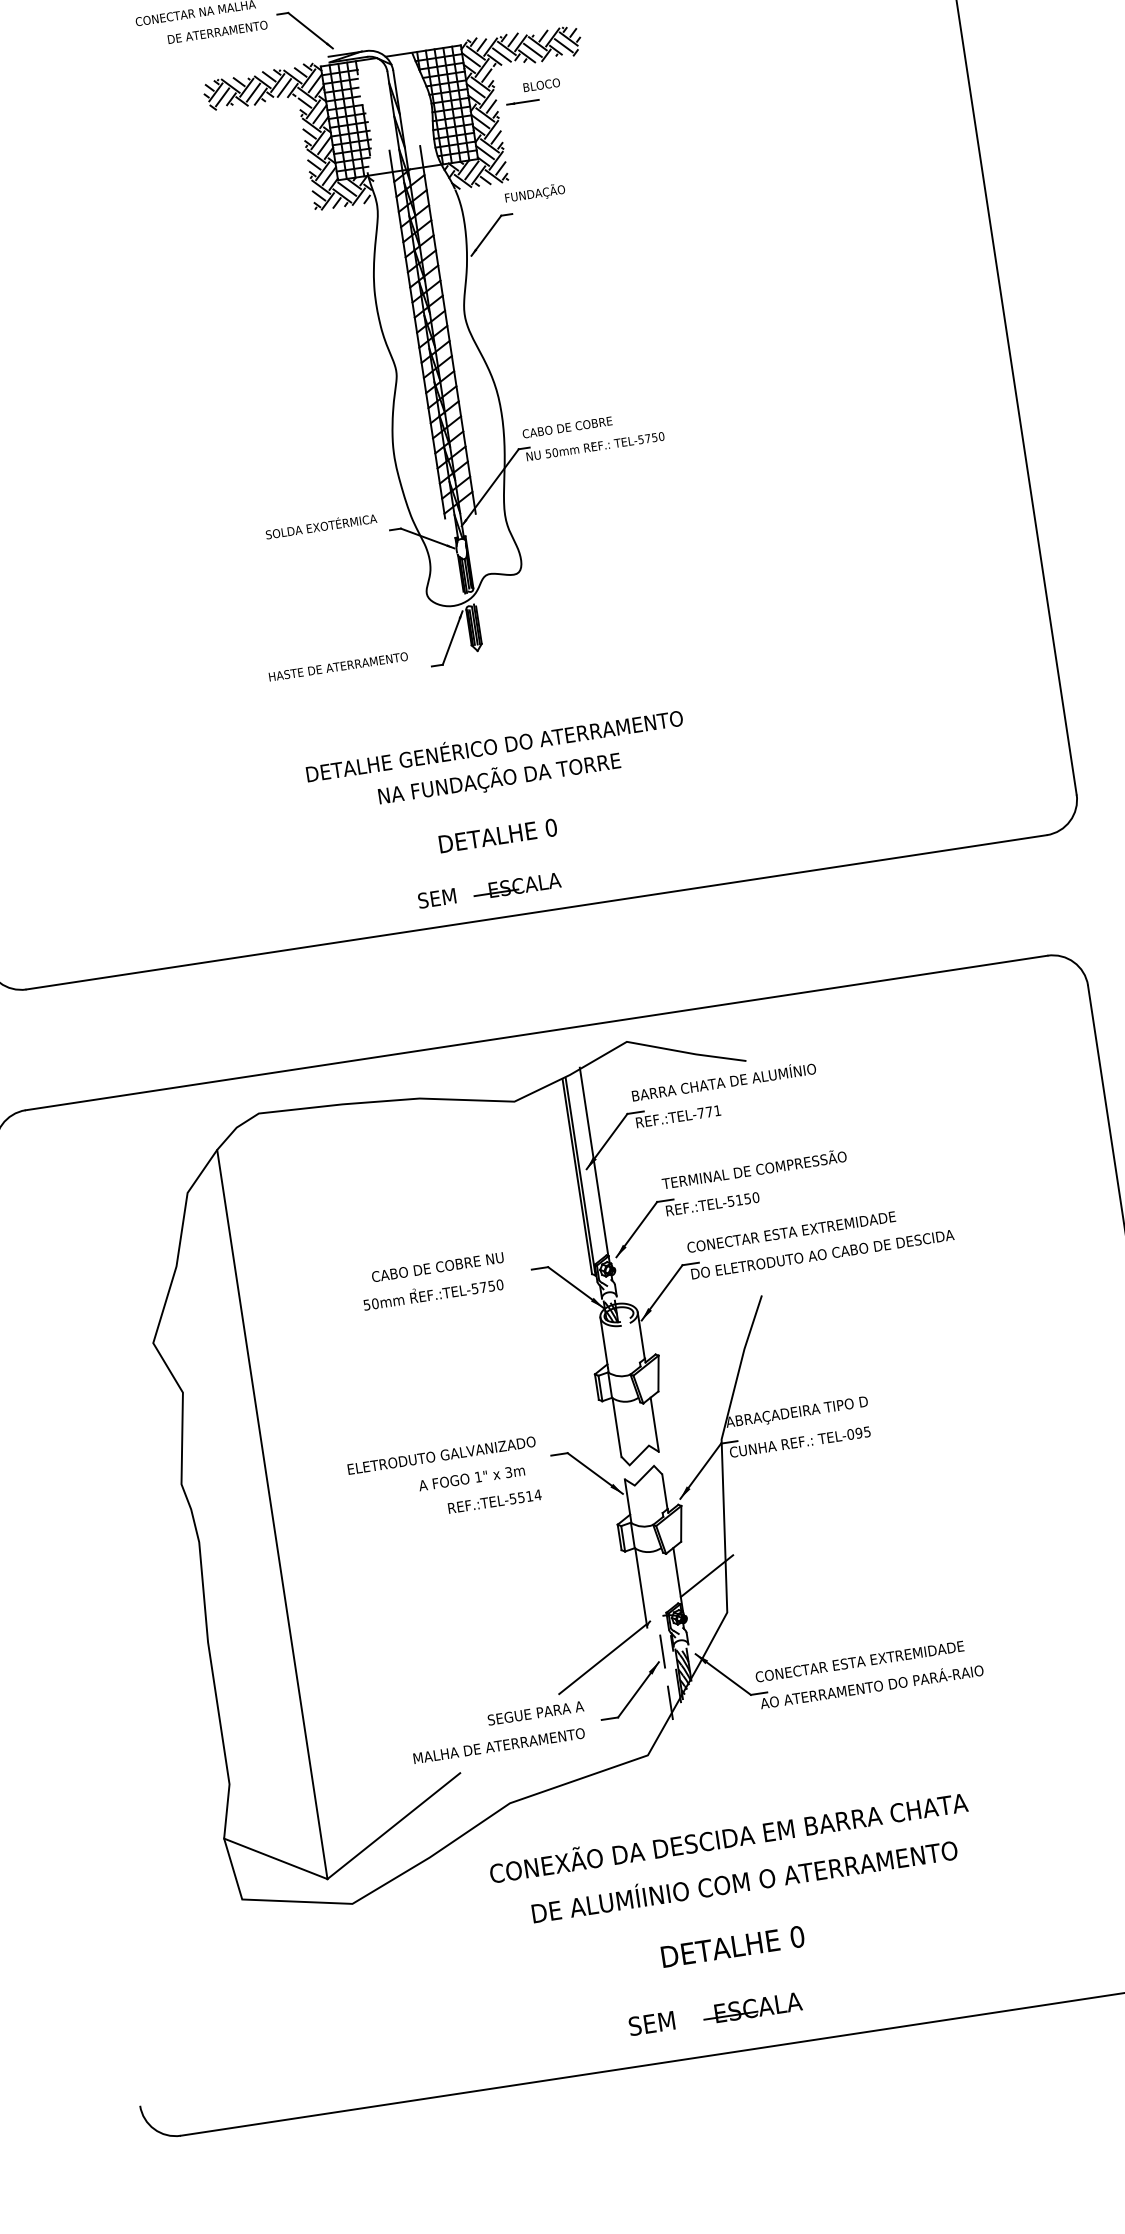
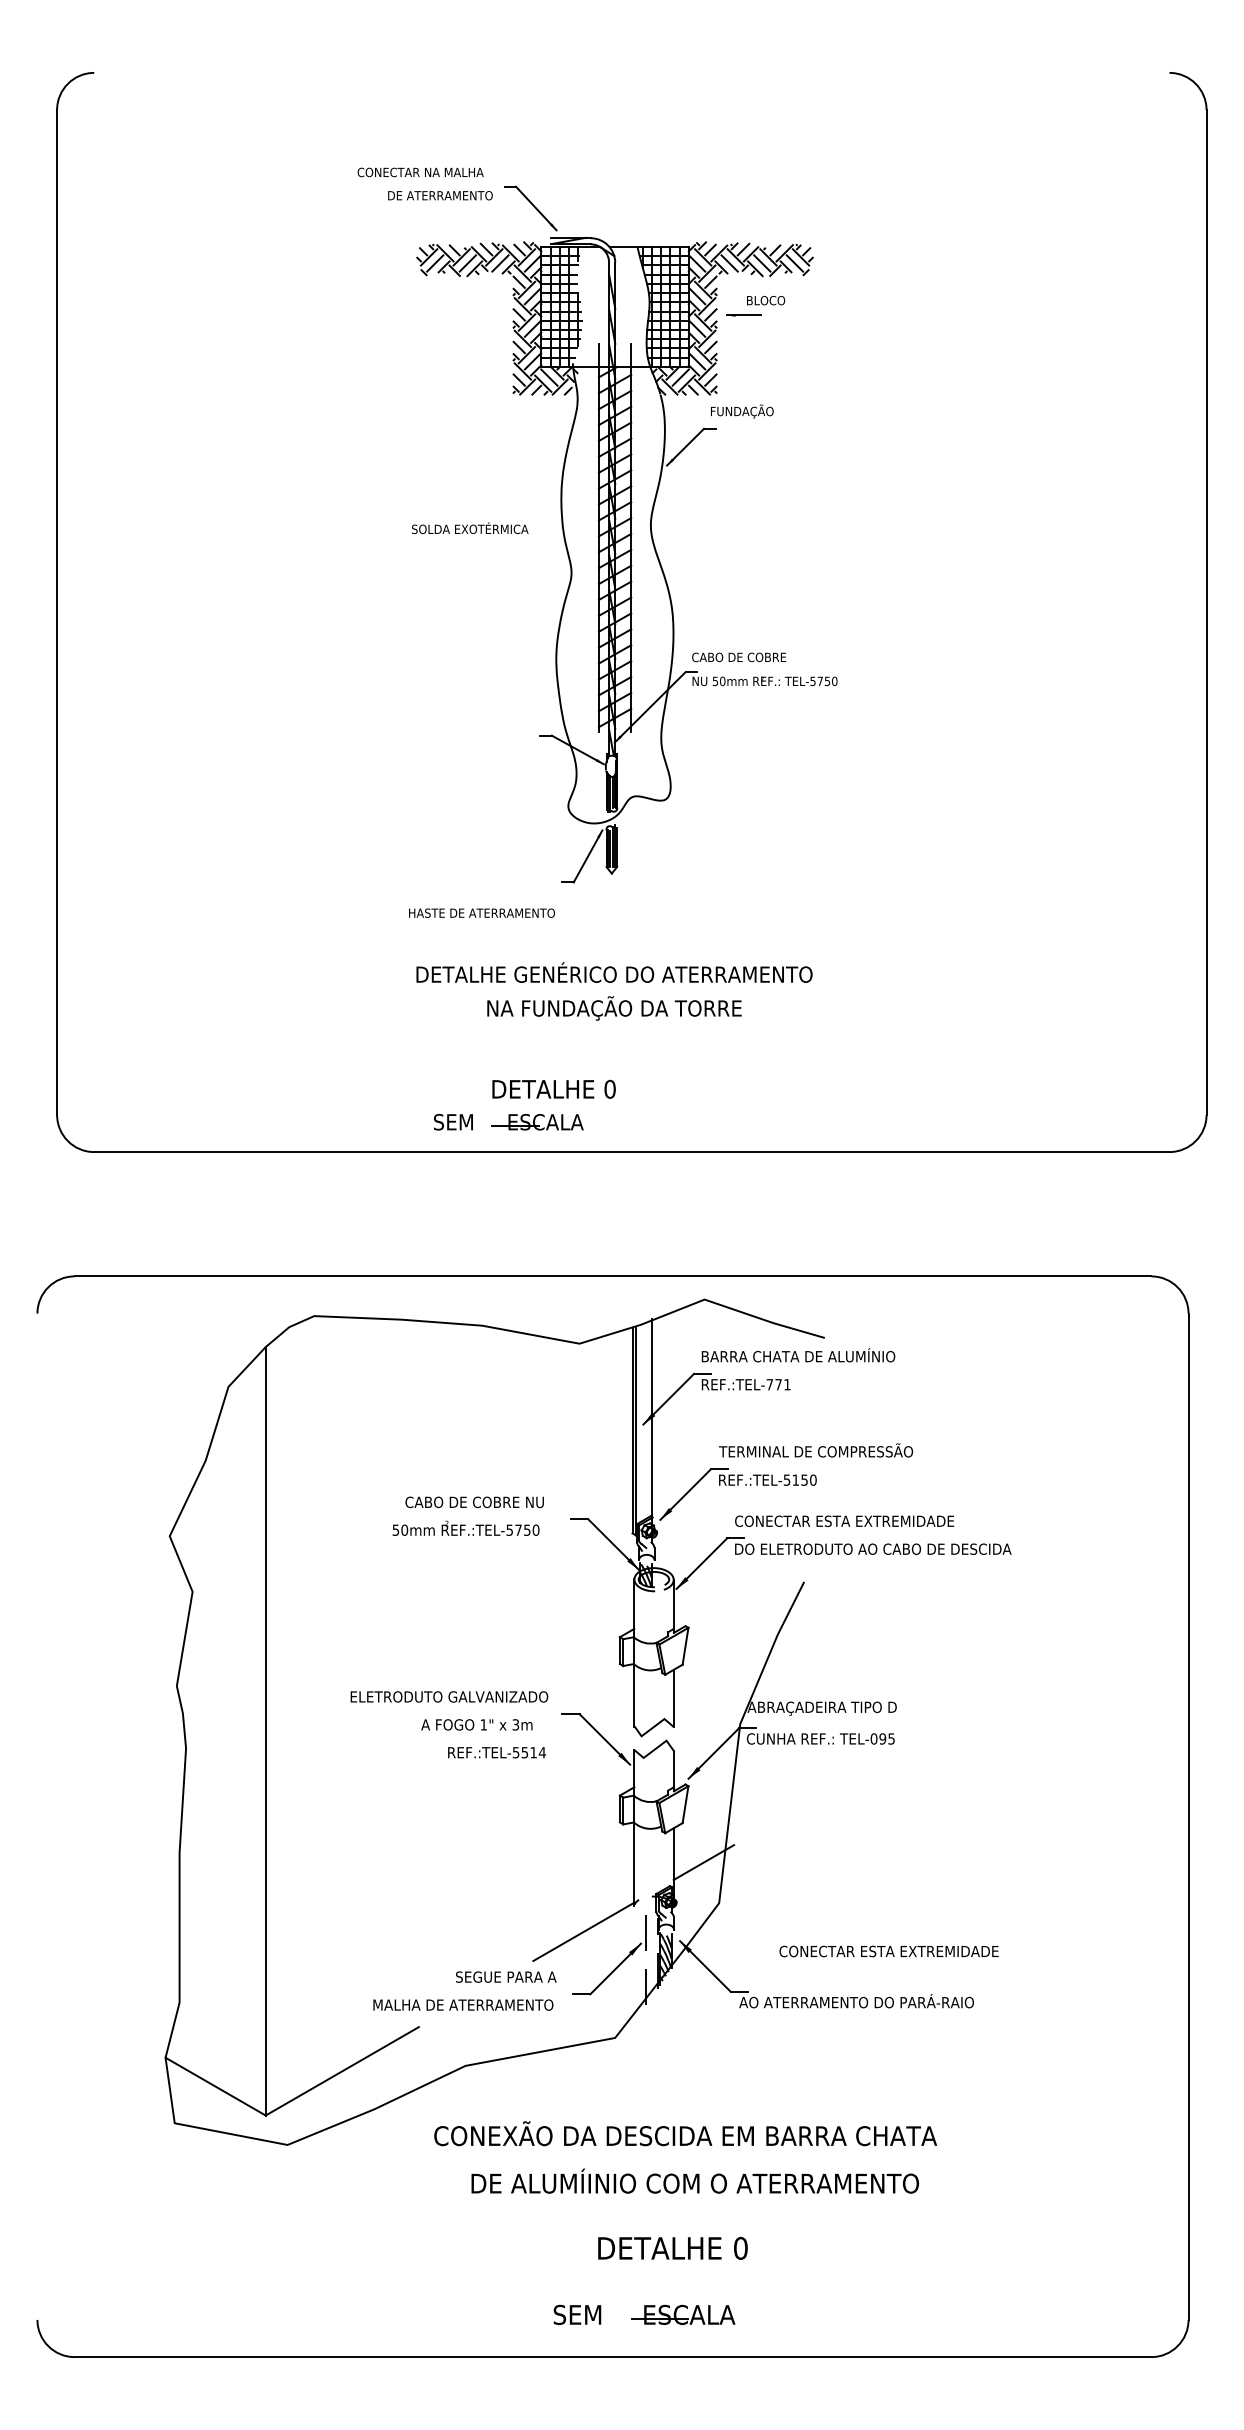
text: (321, 525) -> (470, 528), moved
text: (337, 666) -> (481, 912), moved
text: (497, 835) -> (553, 1088), moved
part: (489, 890) -> (508, 1122), moved
text: (859, 1661) -> (888, 1951), moved

